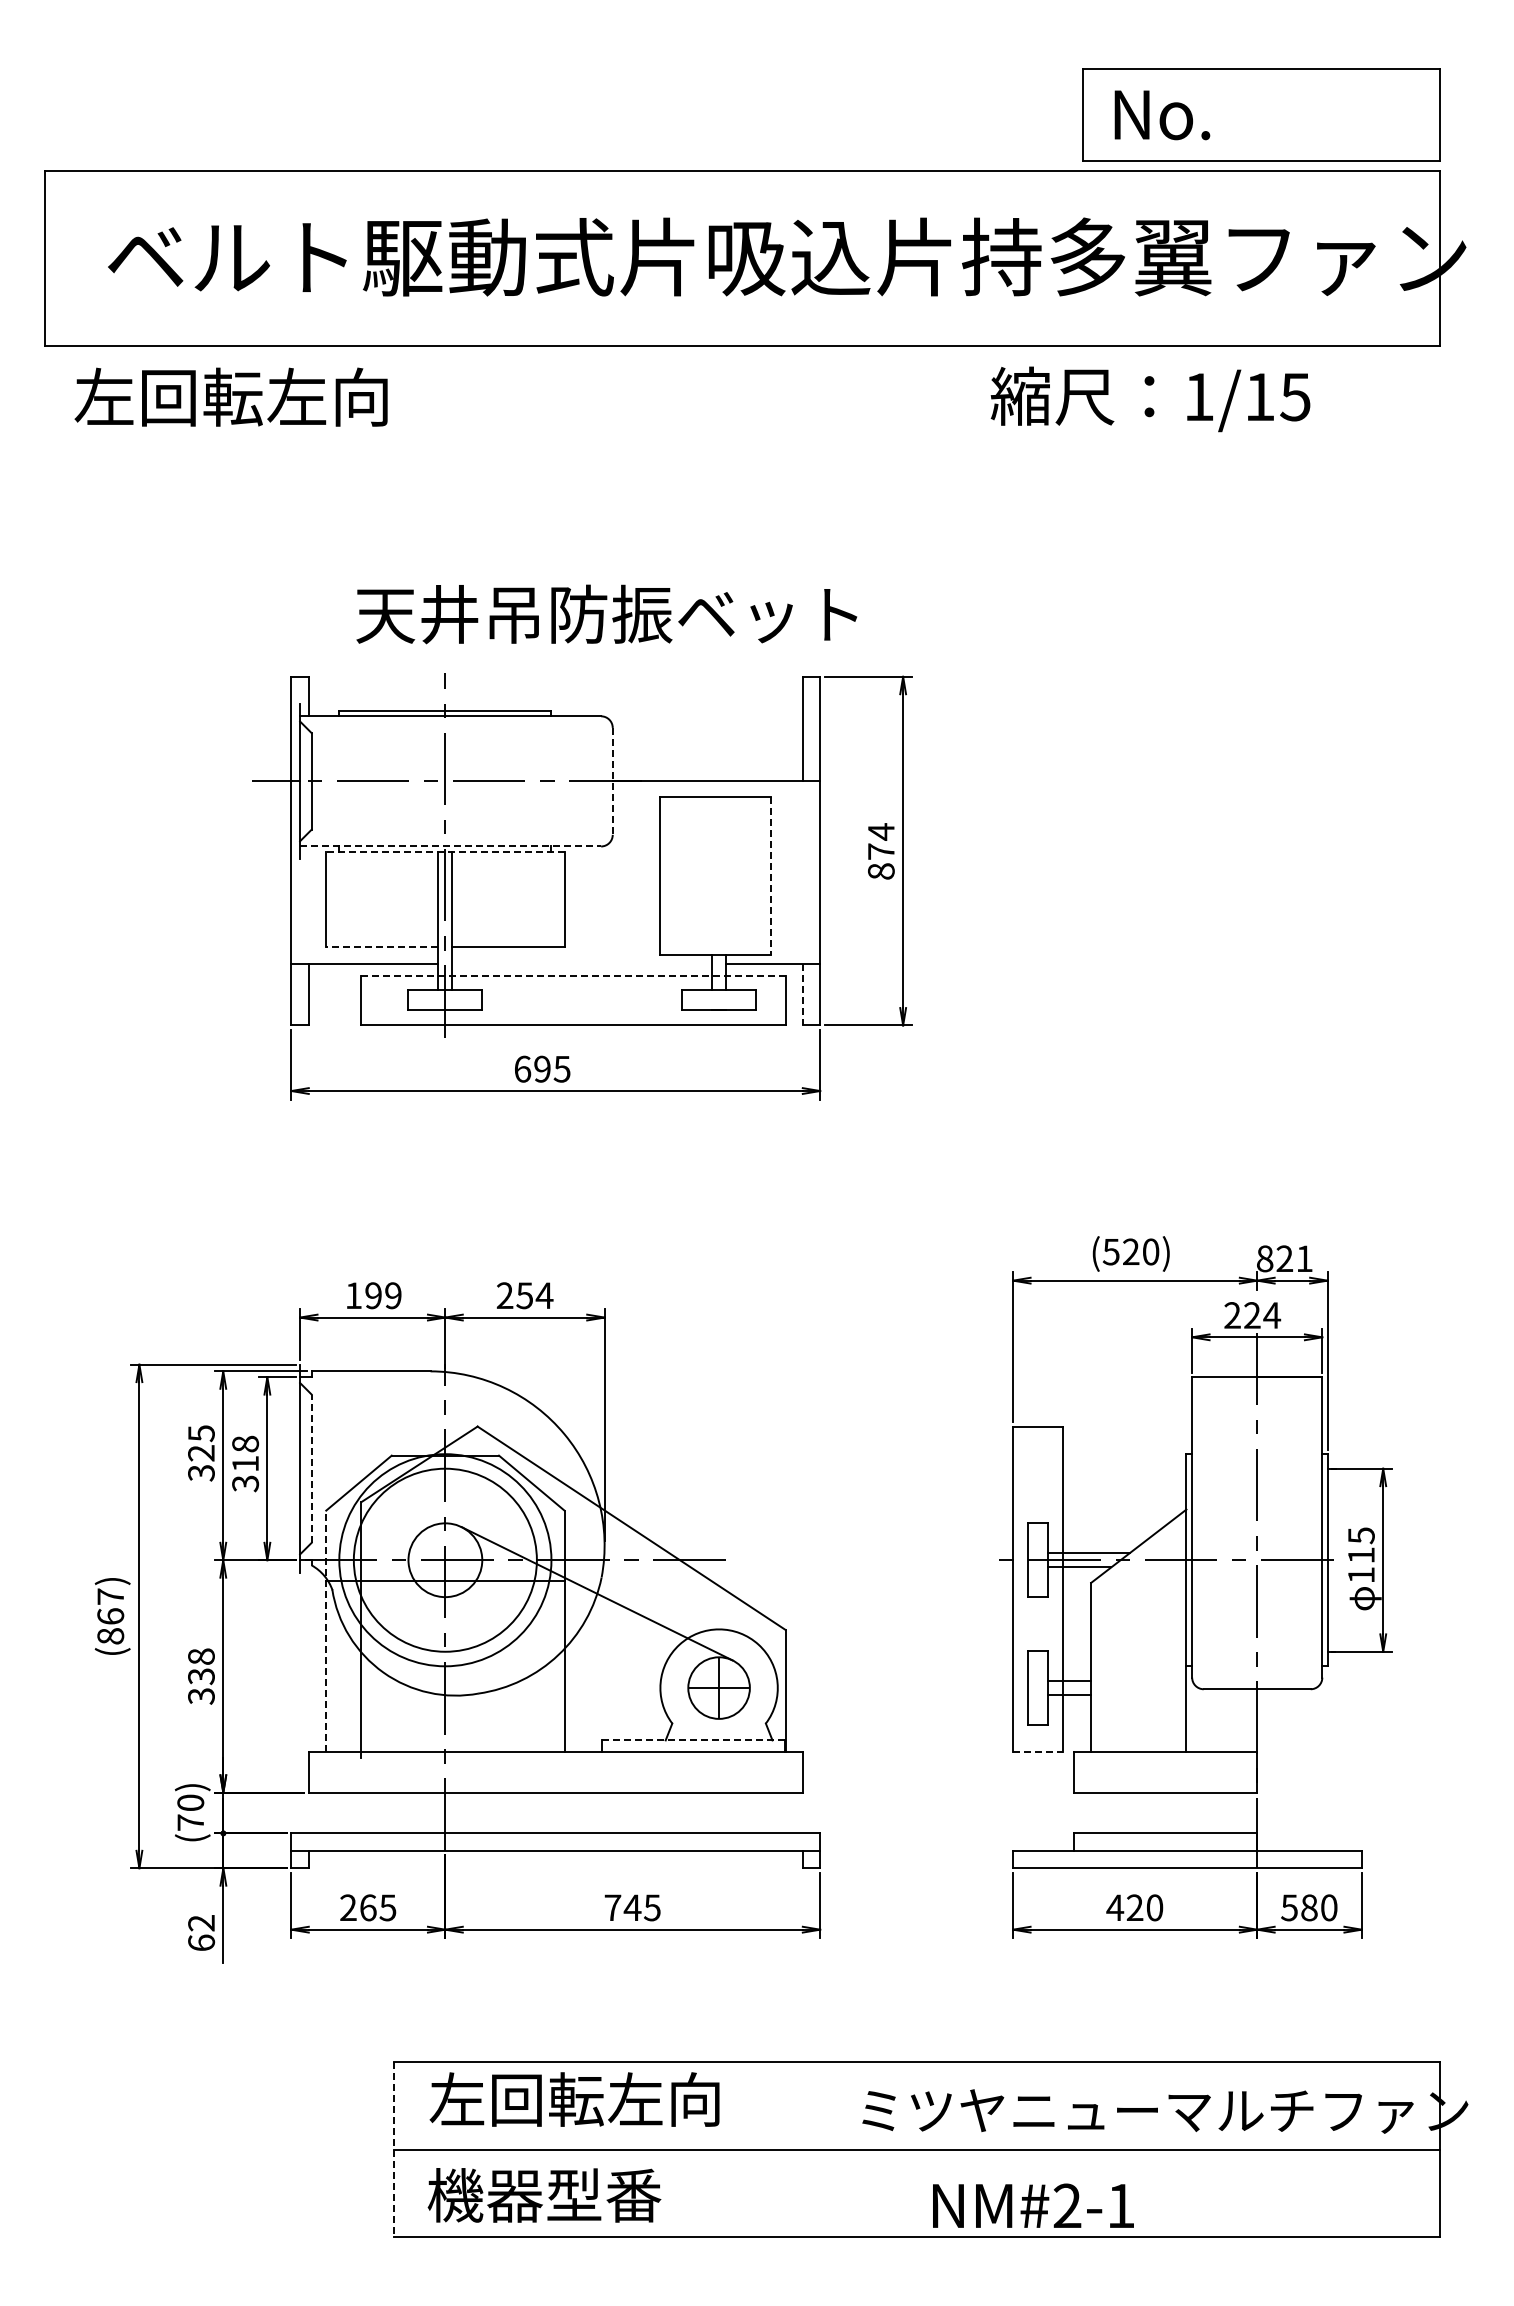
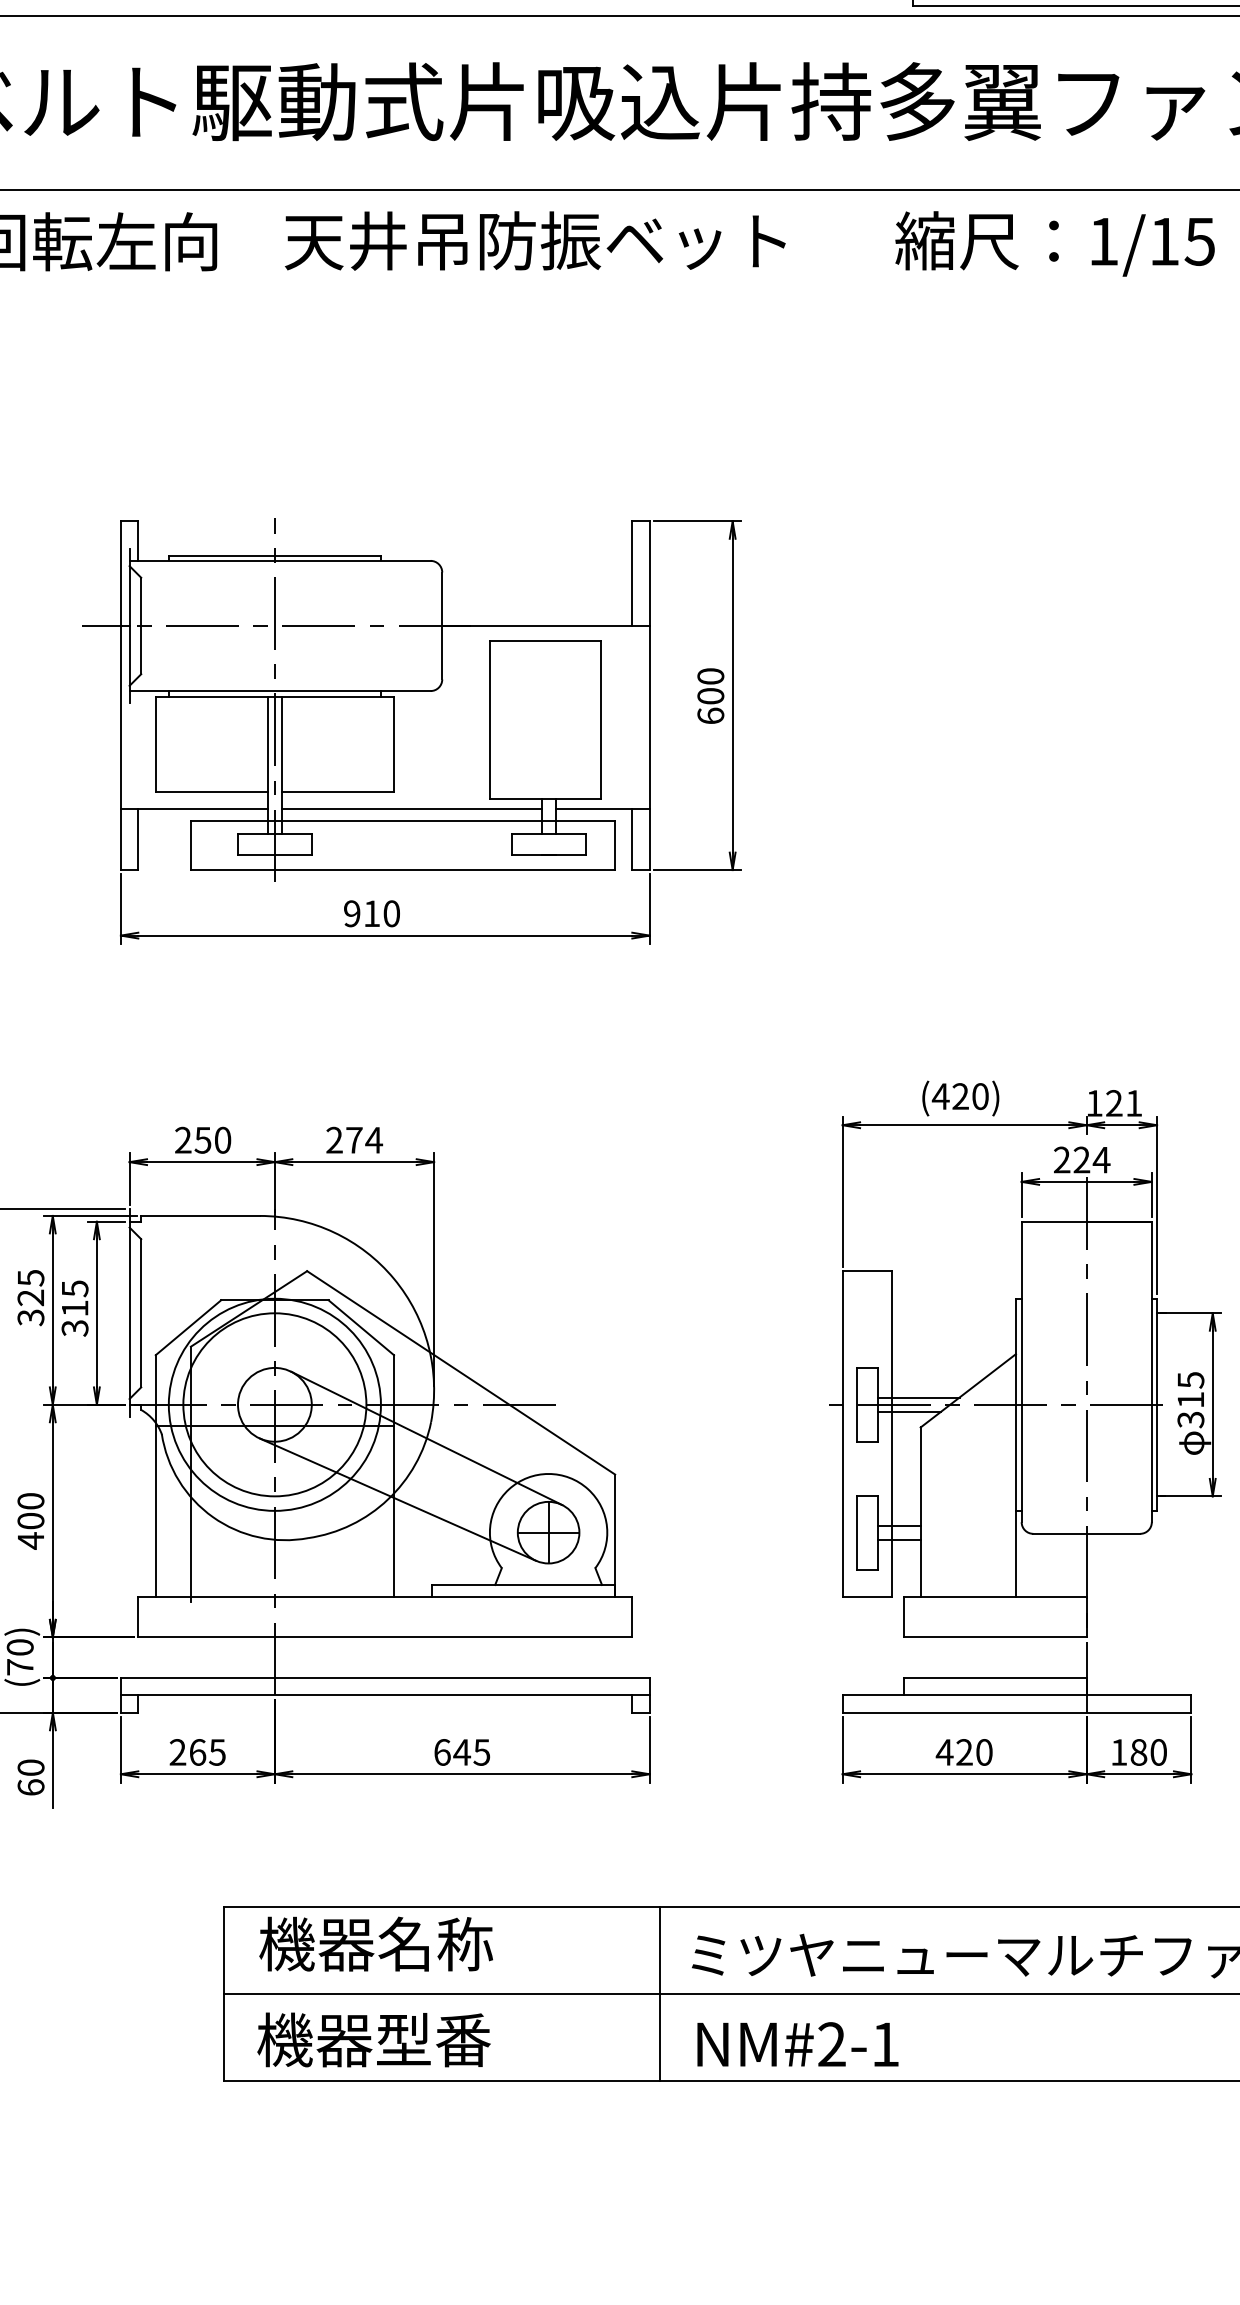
text: (1150, 399) -> (1055, 244), moved
text: (606, 614) -> (535, 241), moved
line: (612, 781) -> (442, 626), dashed -> solid
line: (450, 846) -> (280, 691), dashed -> solid
text: (880, 851) -> (710, 696), 874 -> 600
line: (444, 852) -> (274, 697), dashed -> solid
line: (771, 876) -> (601, 721), dashed -> solid
line: (381, 947) -> (211, 792), dashed -> solid
line: (582, 964) -> (412, 809), added
line: (573, 976) -> (403, 821), dashed -> solid
line: (802, 994) -> (632, 839), dashed -> solid
text: (542, 1068) -> (372, 913), 695 -> 910
text: (1111, 1252) -> (941, 1097), (520) -> (420)
text: (1265, 1258) -> (1095, 1103), 821 -> 121
text: (373, 1295) -> (203, 1140), 199 -> 250
text: (524, 1295) -> (354, 1140), 254 -> 274
text: (245, 1443) -> (75, 1288), 318 -> 315
line: (311, 1468) -> (141, 1313), dashed -> solid
text: (1361, 1575) -> (1191, 1420), 115 -> 315
line: (326, 1631) -> (156, 1476), dashed -> solid
line: (568, 1655) -> (398, 1500), added
text: (201, 1676) -> (31, 1521), 338 -> 400
line: (693, 1740) -> (523, 1585), dashed -> solid
line: (1037, 1751) -> (867, 1596), dashed -> solid
text: (612, 1907) -> (442, 1752), 745 -> 645
text: (1289, 1907) -> (1119, 1752), 580 -> 180
text: (201, 1923) -> (31, 1768), 62 -> 60
text: (574, 2099) -> (404, 1944), 左回転左向 -> 機器名称
line: (829, 2149) -> (659, 1994), added
line: (394, 2150) -> (224, 1995), dashed -> solid
text: (1033, 2205) -> (798, 2044), moved

